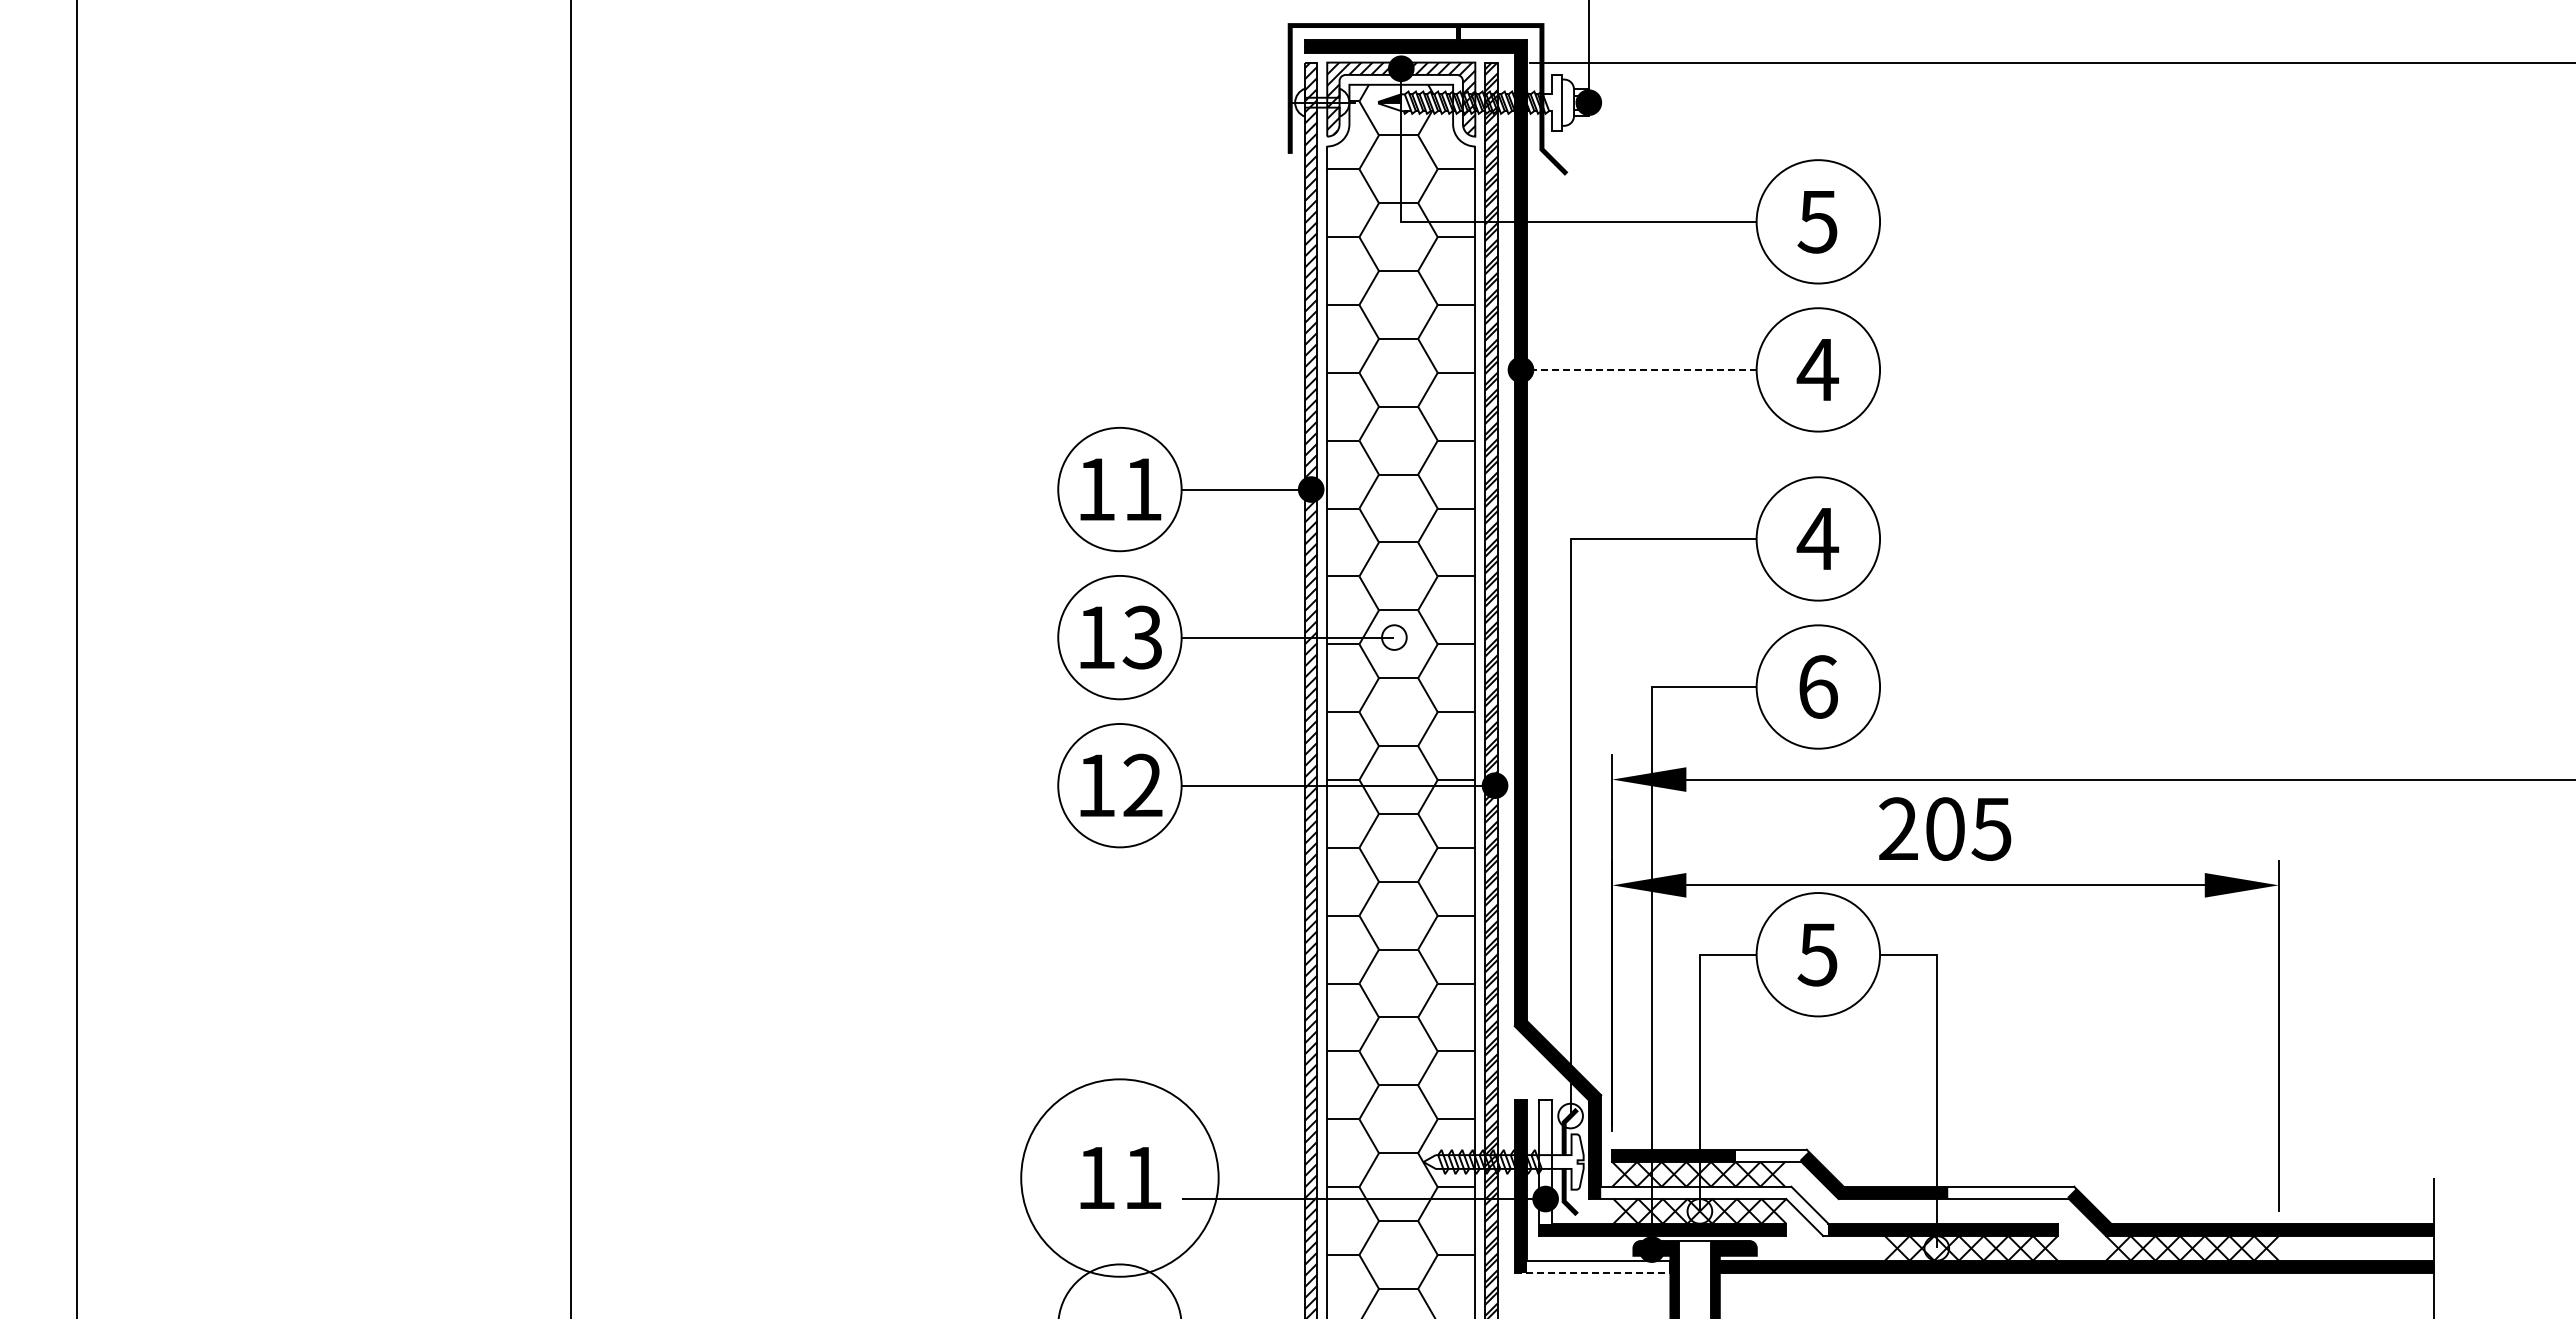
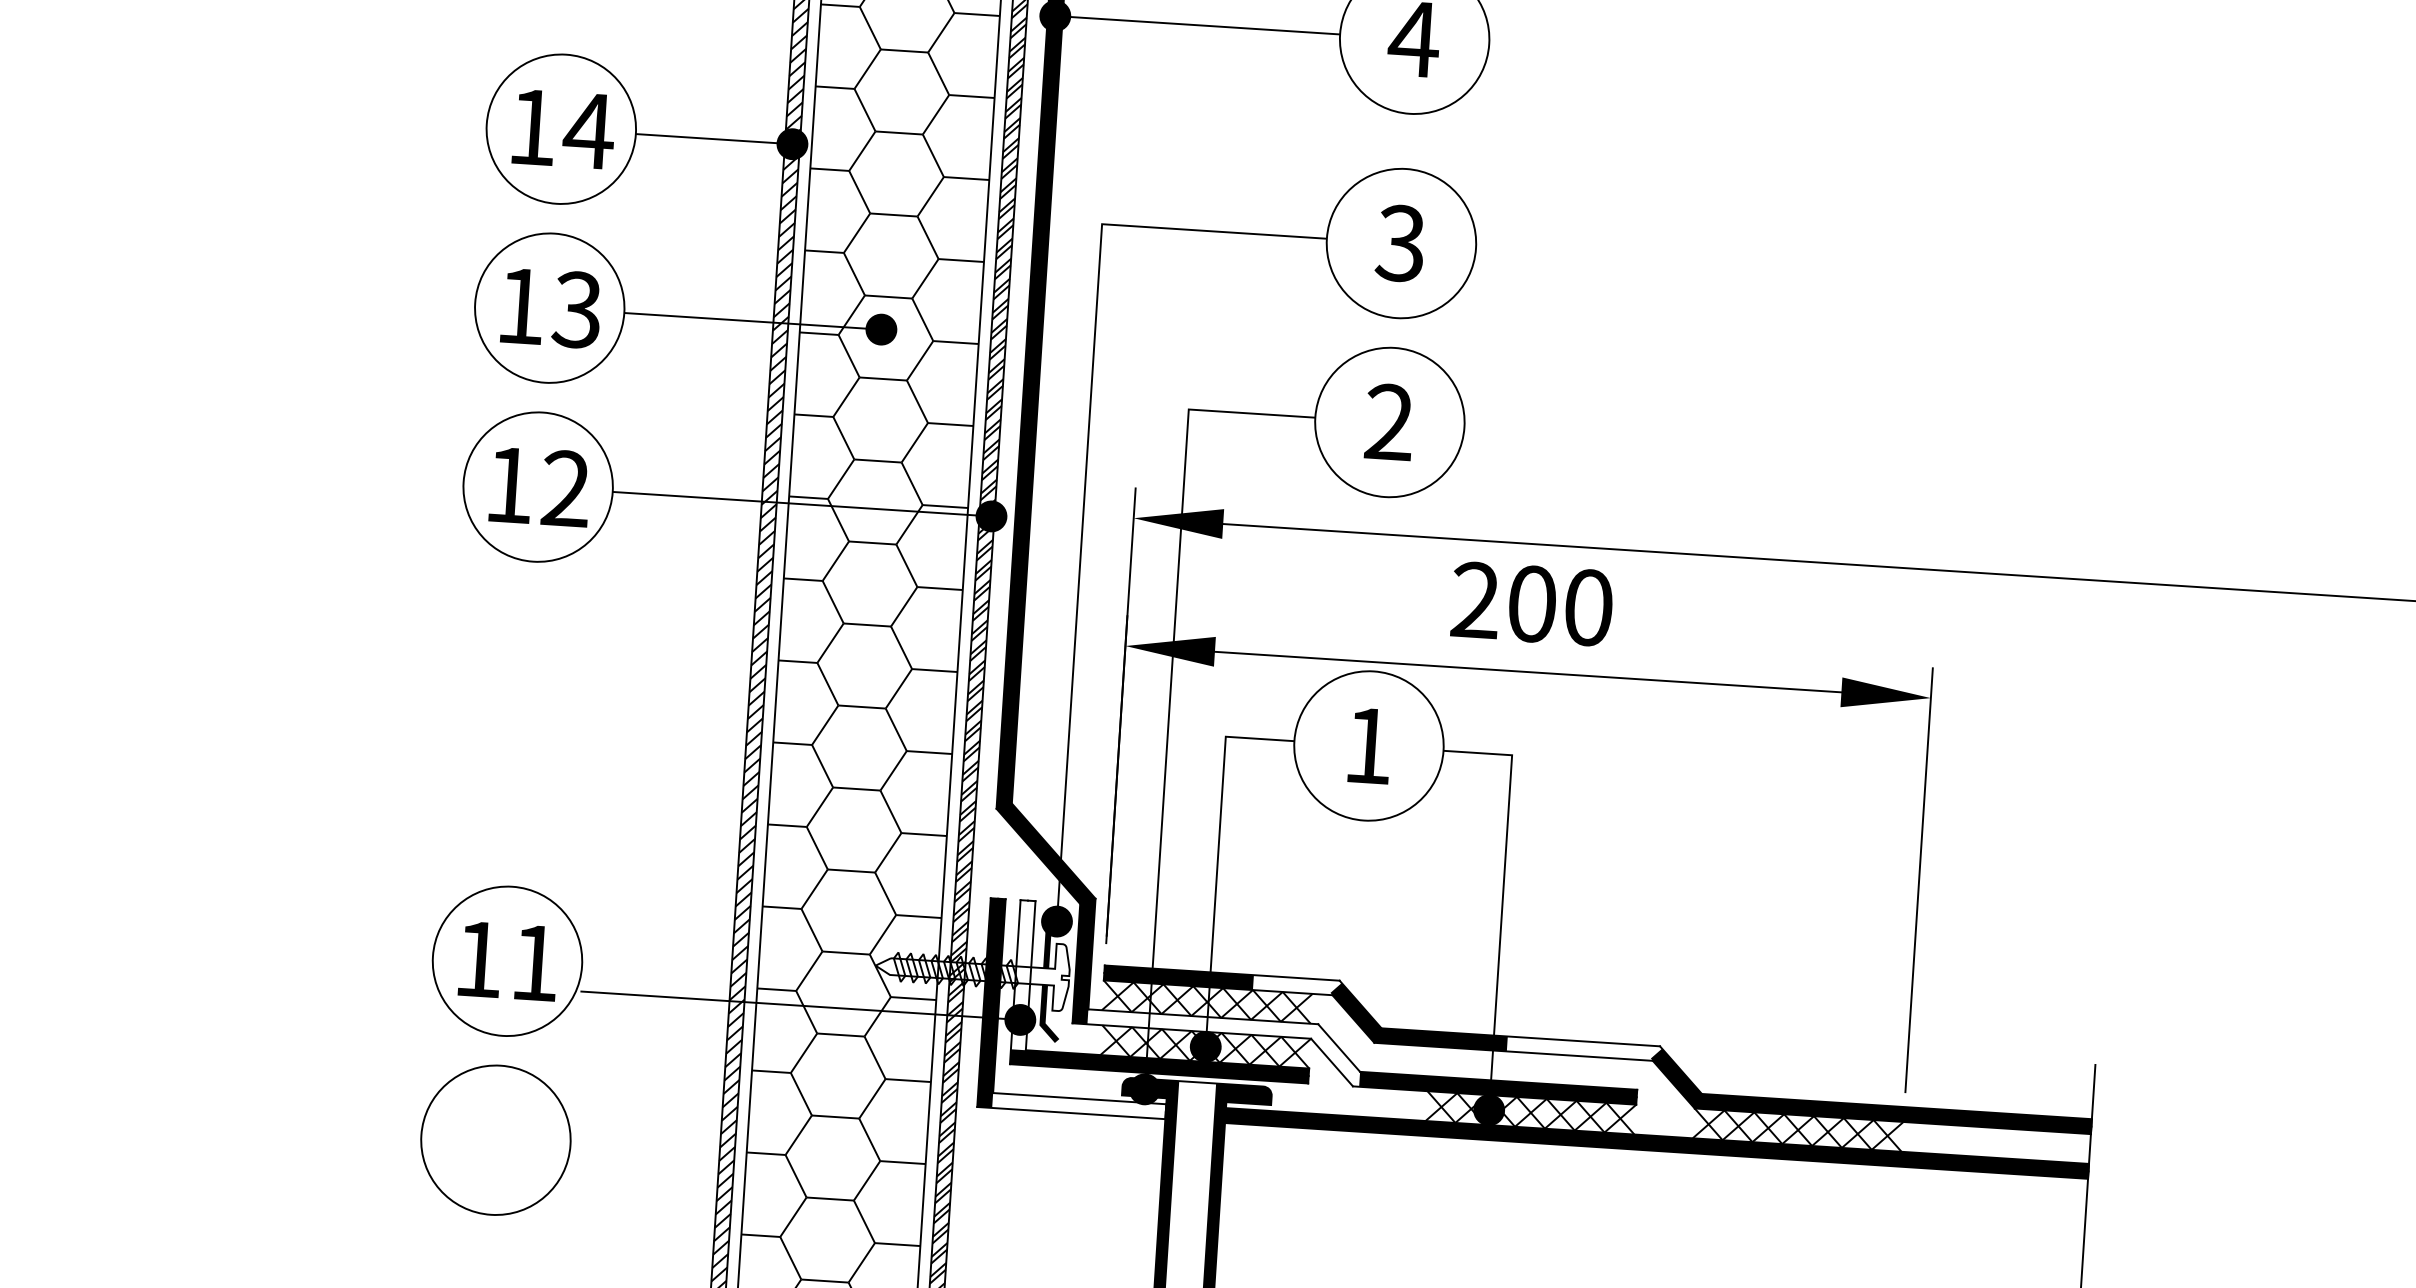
line: (1638, 369) -> (1197, 24), dashed -> solid
text: (1142, 489) -> (588, 130), 11 -> 14
text: (1817, 538) -> (1400, 242), 4 -> 3
fill: (1394, 637) -> (881, 329), added
text: (1817, 686) -> (1388, 421), 6 -> 2
text: (1991, 828) -> (1588, 606), 205 -> 200
text: (1817, 954) -> (1367, 745), 5 -> 1
fill: (1570, 1115) -> (1056, 920), added
circle: (1119, 1177) -> (507, 960), size x0.62
fill: (1699, 1211) -> (1205, 1047), added
fill: (1936, 1248) -> (1488, 1110), added
line: (1592, 1273) -> (1071, 1113), dashed -> solid

